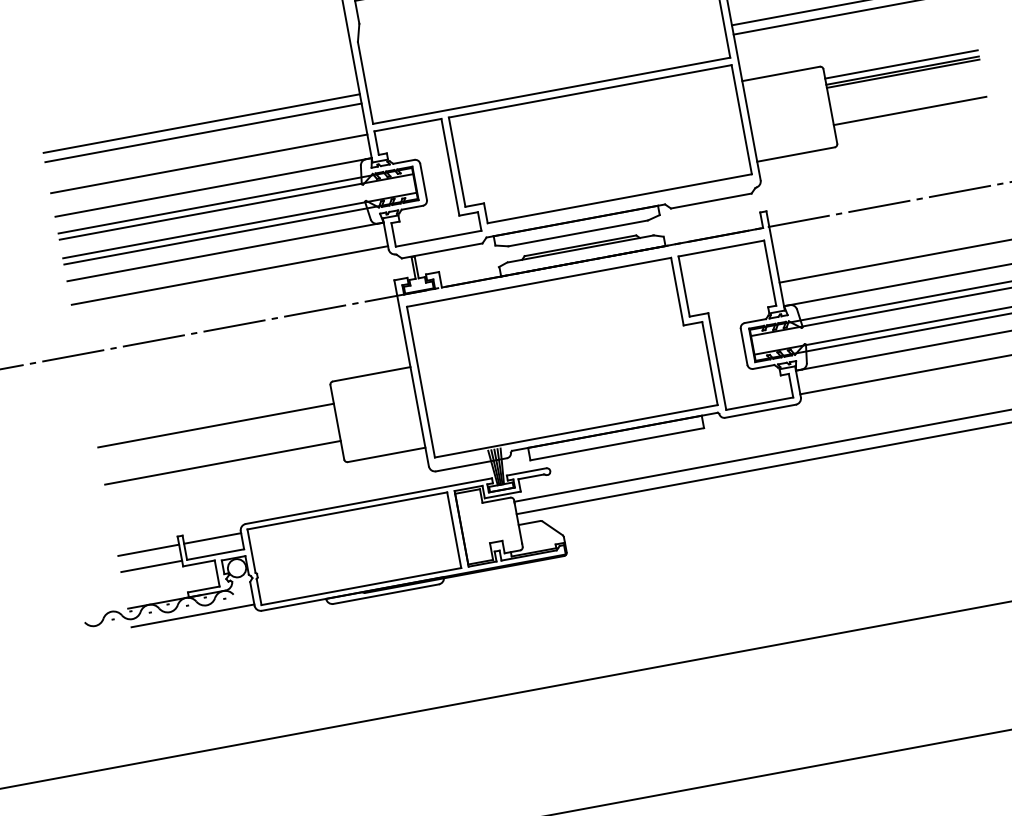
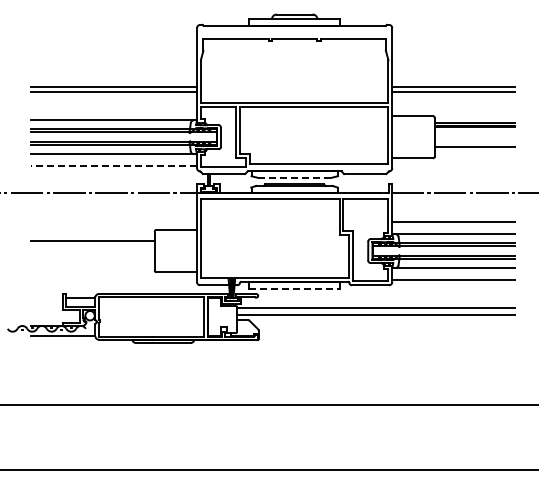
line: (209, 162) -> (114, 107), removed
line: (577, 232) -> (294, 177), solid -> dashed
line: (230, 275) -> (114, 166), solid -> dashed
line: (616, 444) -> (294, 288), solid -> dashed
line: (222, 462) -> (92, 260), removed
line: (147, 550) -> (46, 298), removed
line: (150, 566) -> (46, 306), removed

